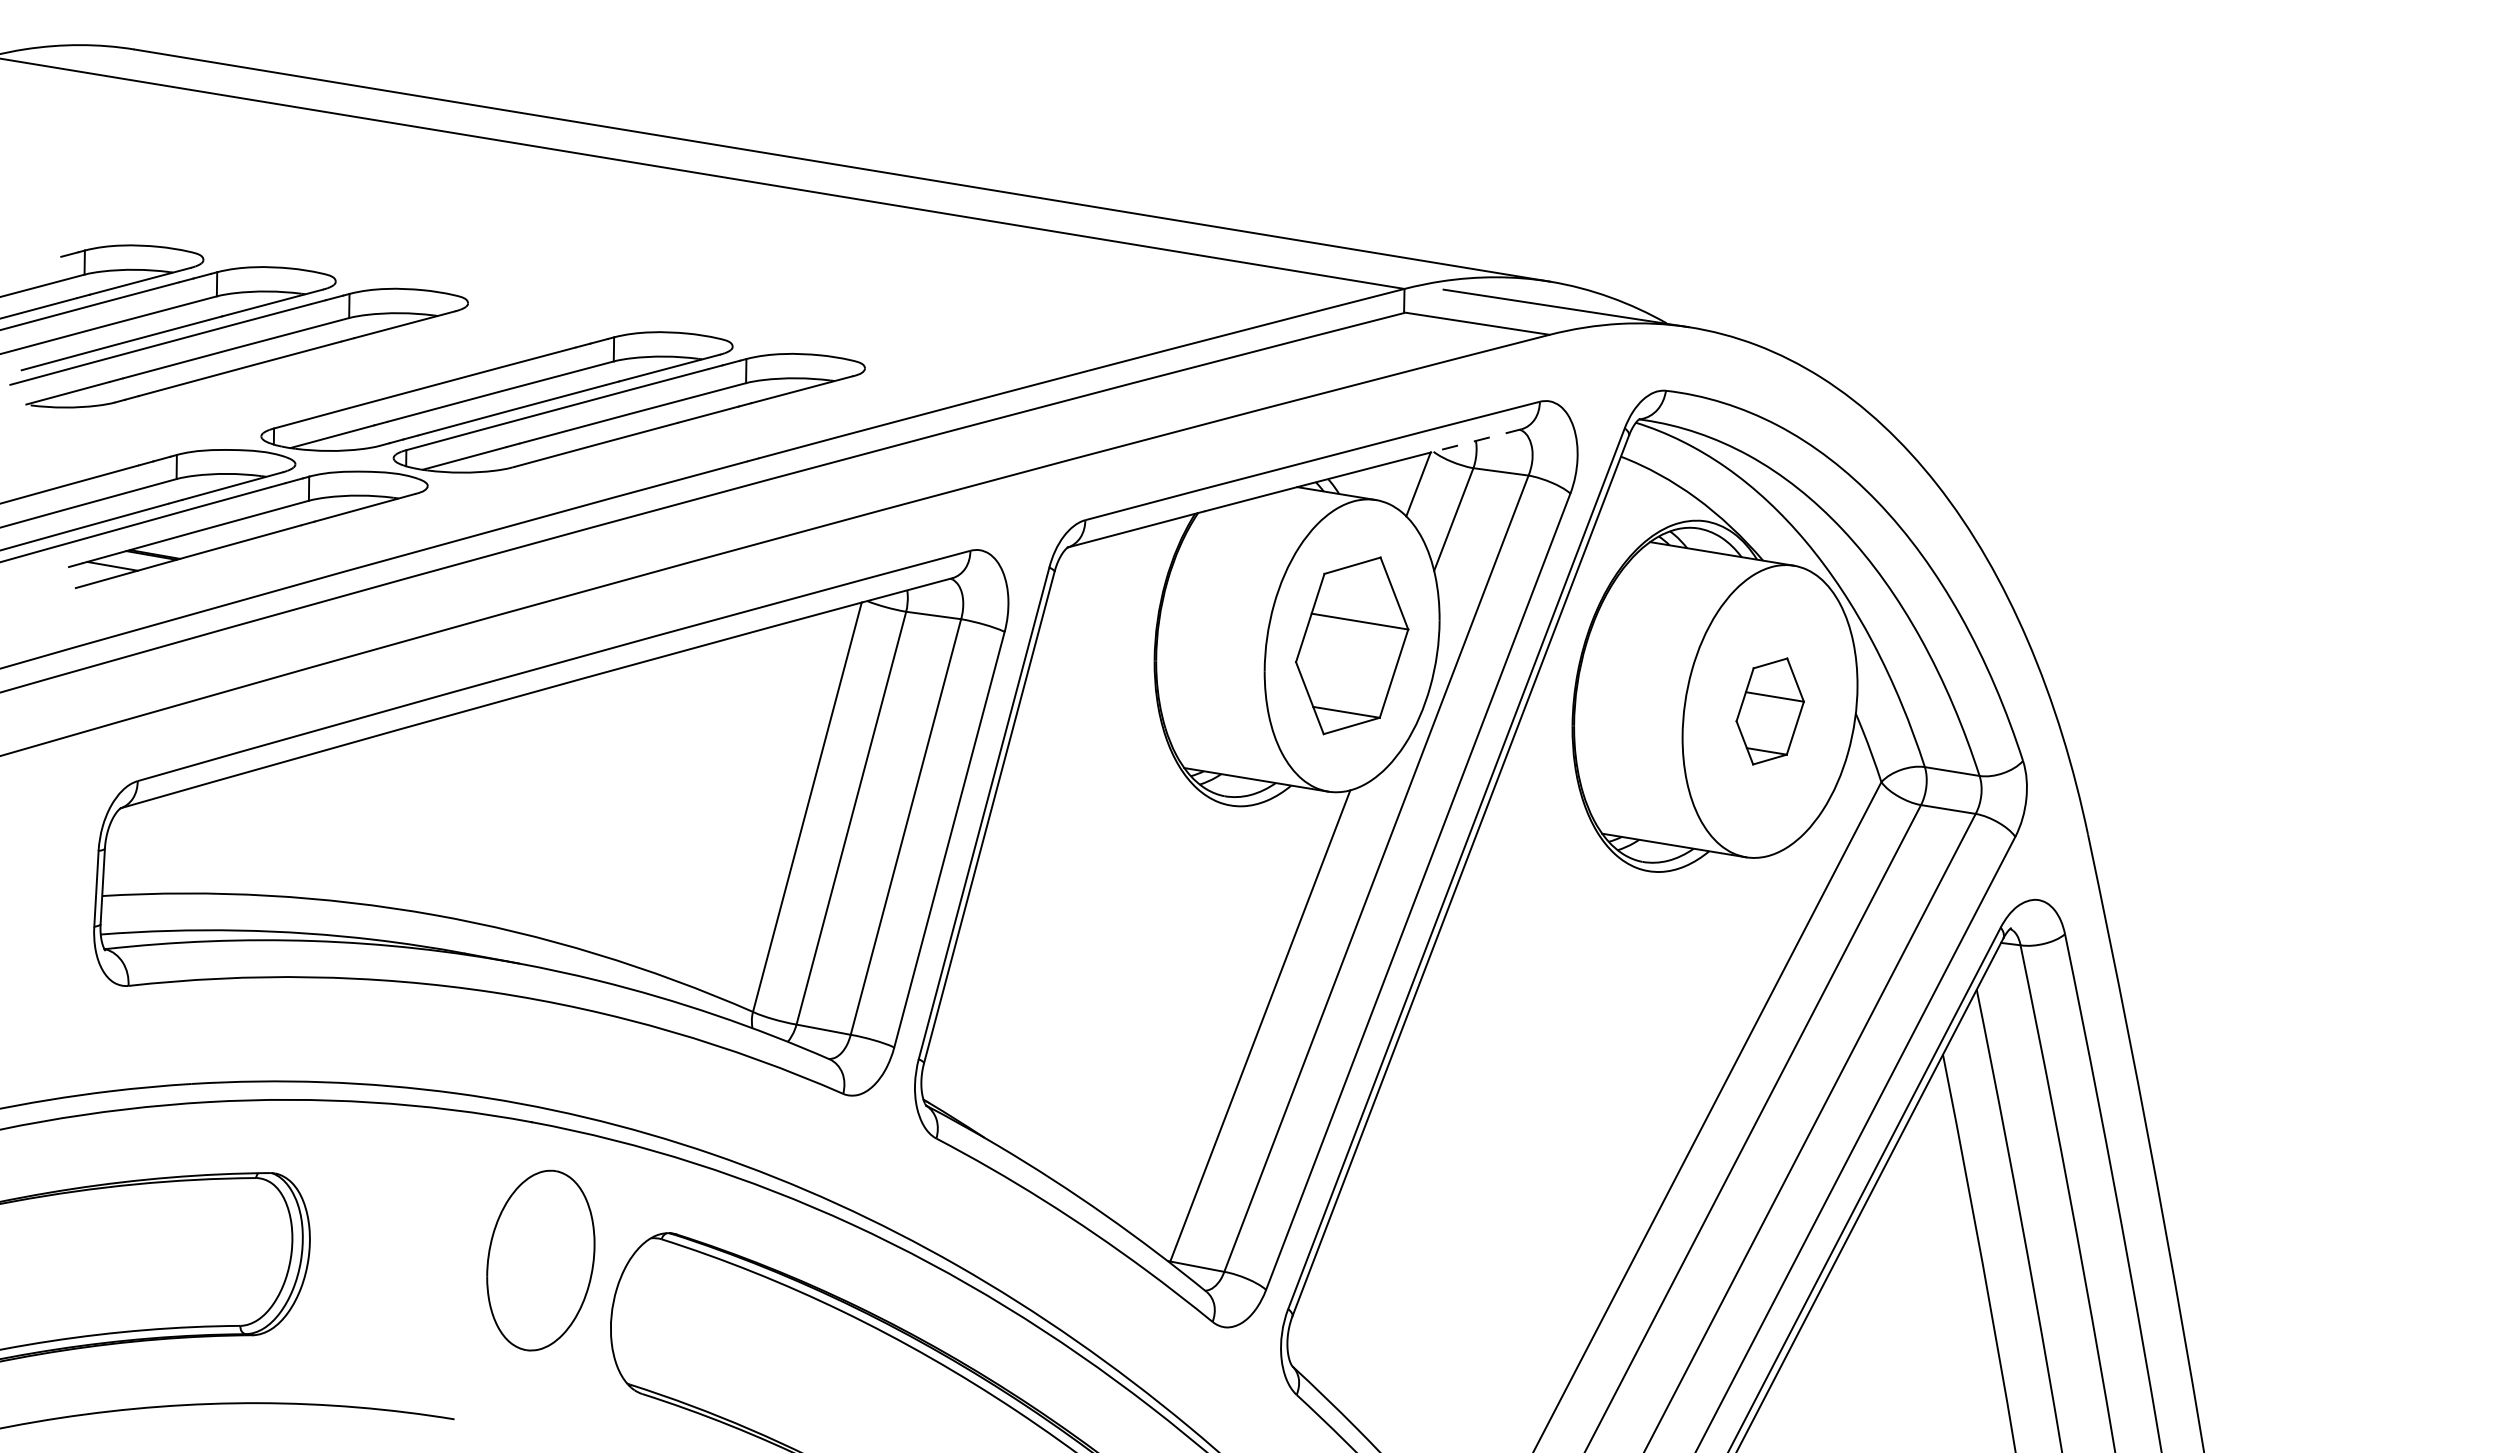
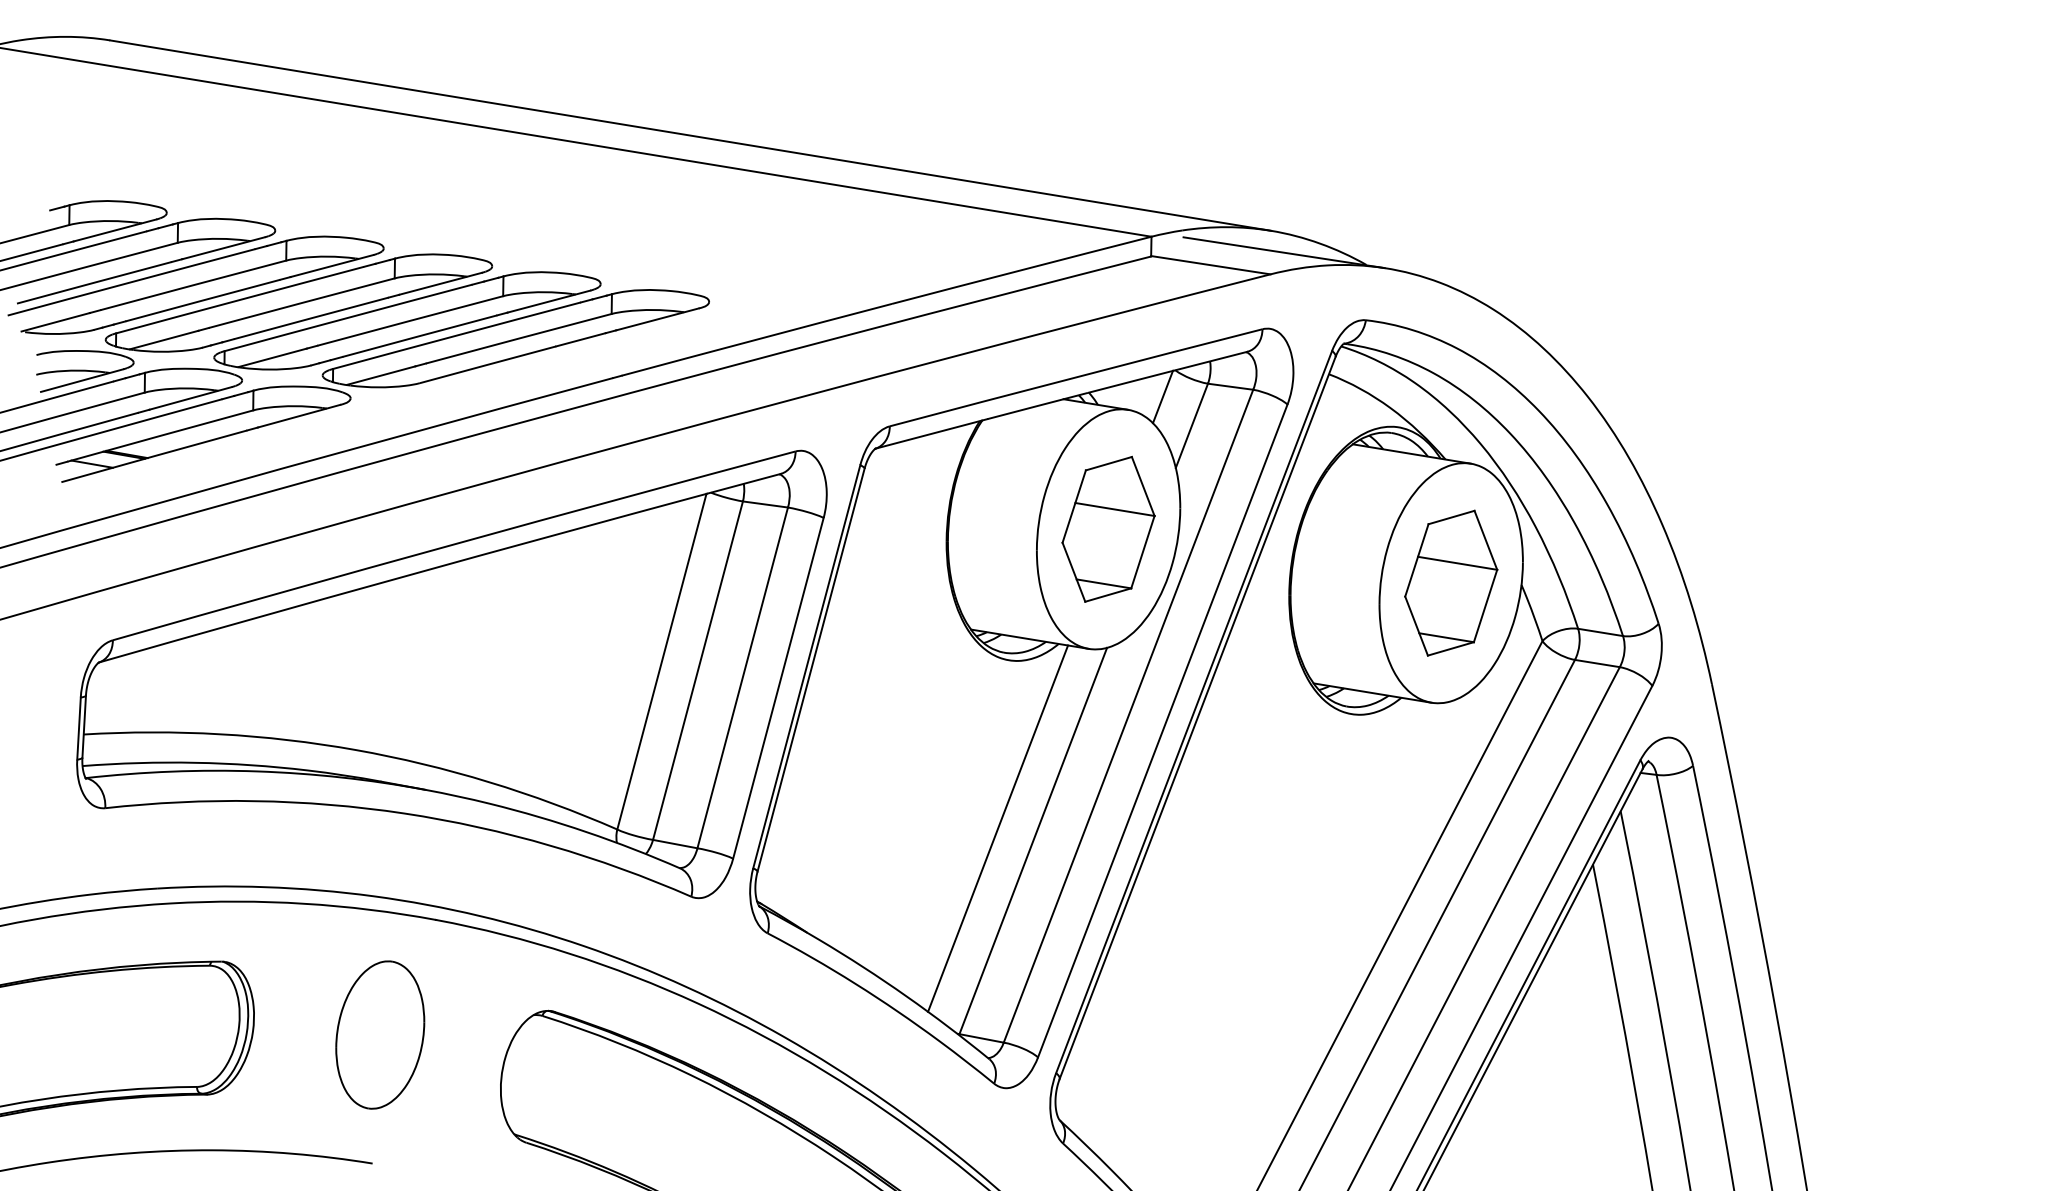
part: (322, 394) -> (264, 323), added
line: (1476, 440) -> (1210, 361), dashed -> solid
part: (1770, 711) -> (1451, 583), size x1.67
line: (1216, 1010) -> (997, 828), added
part: (540, 1260) -> (379, 1034), moved

